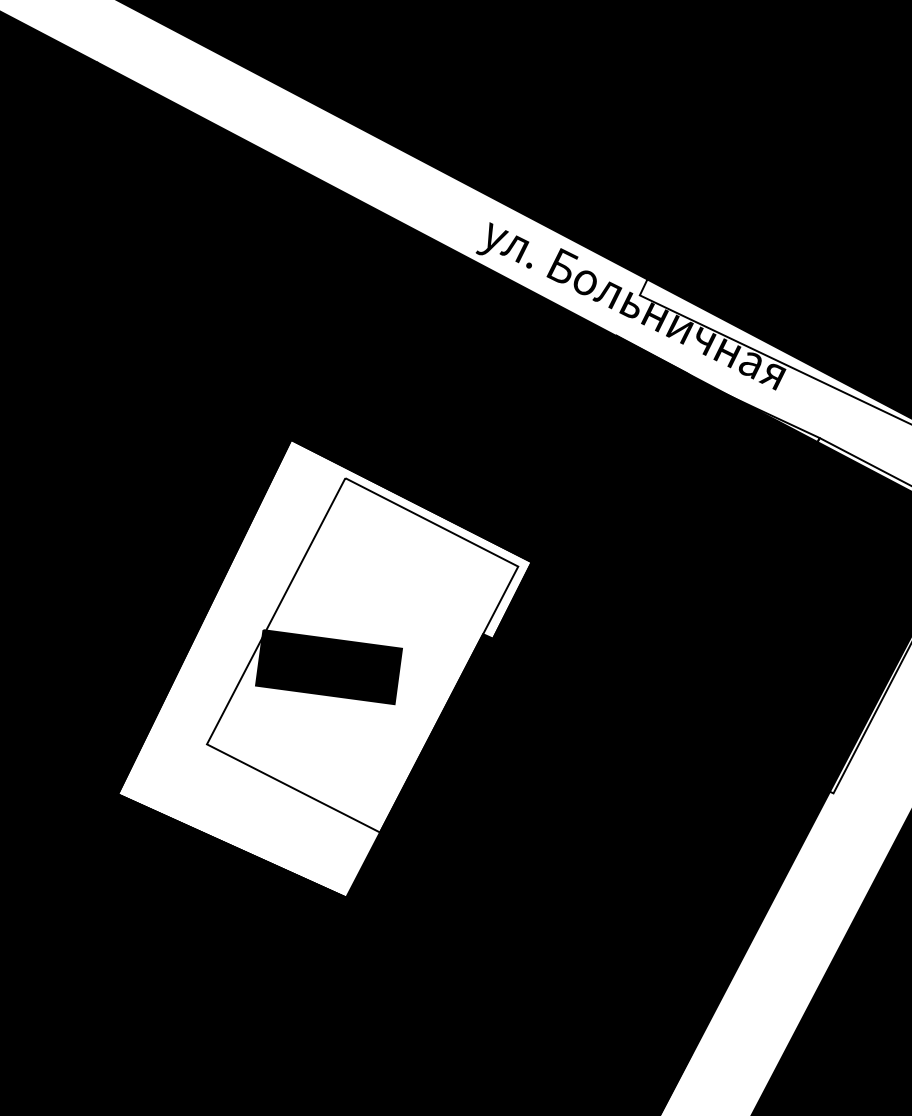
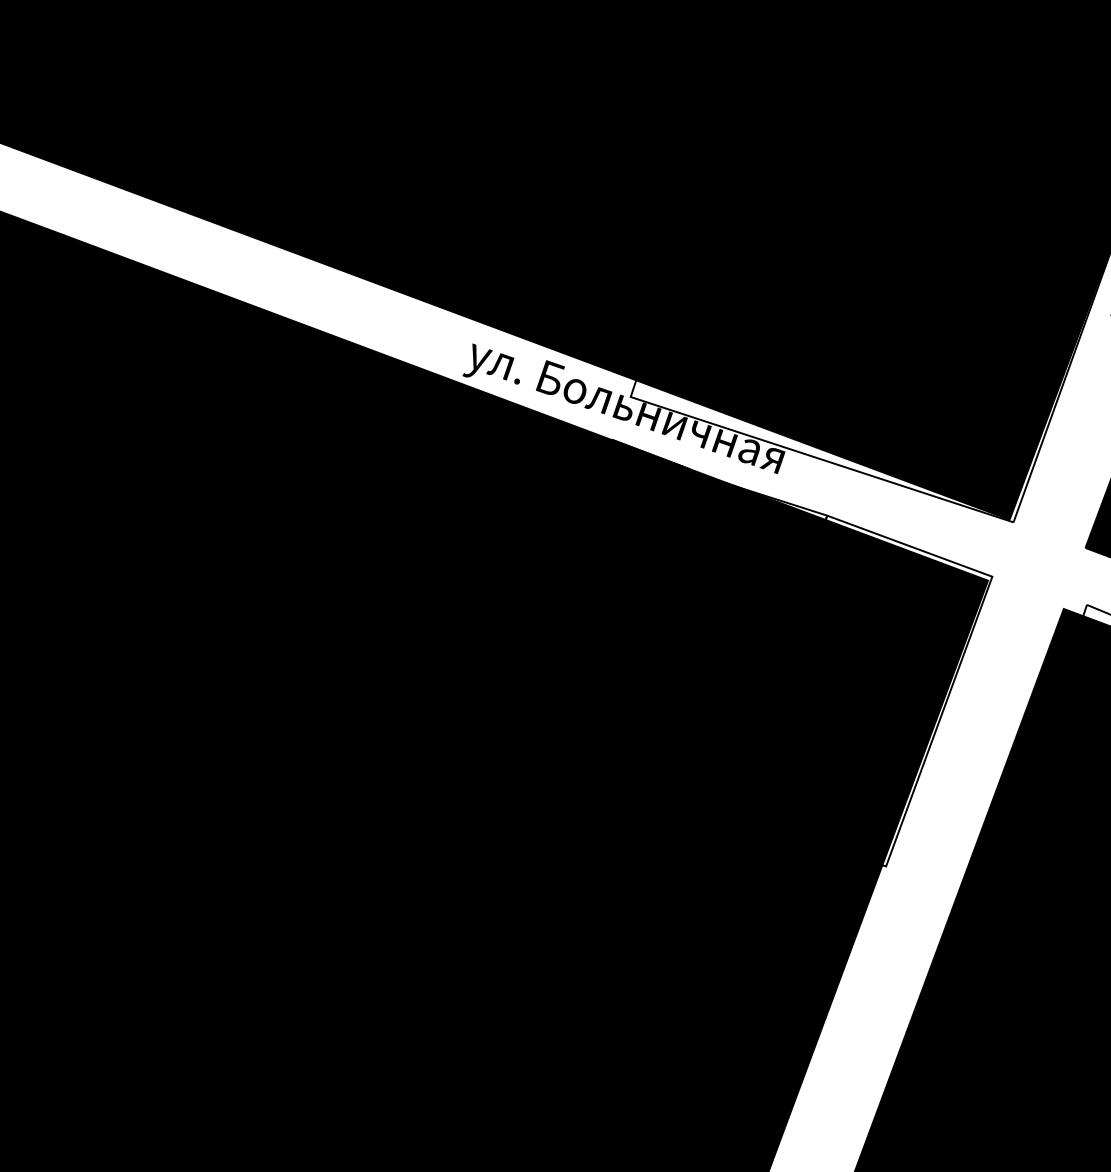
fill: (325, 670) -> (366, 809), added

